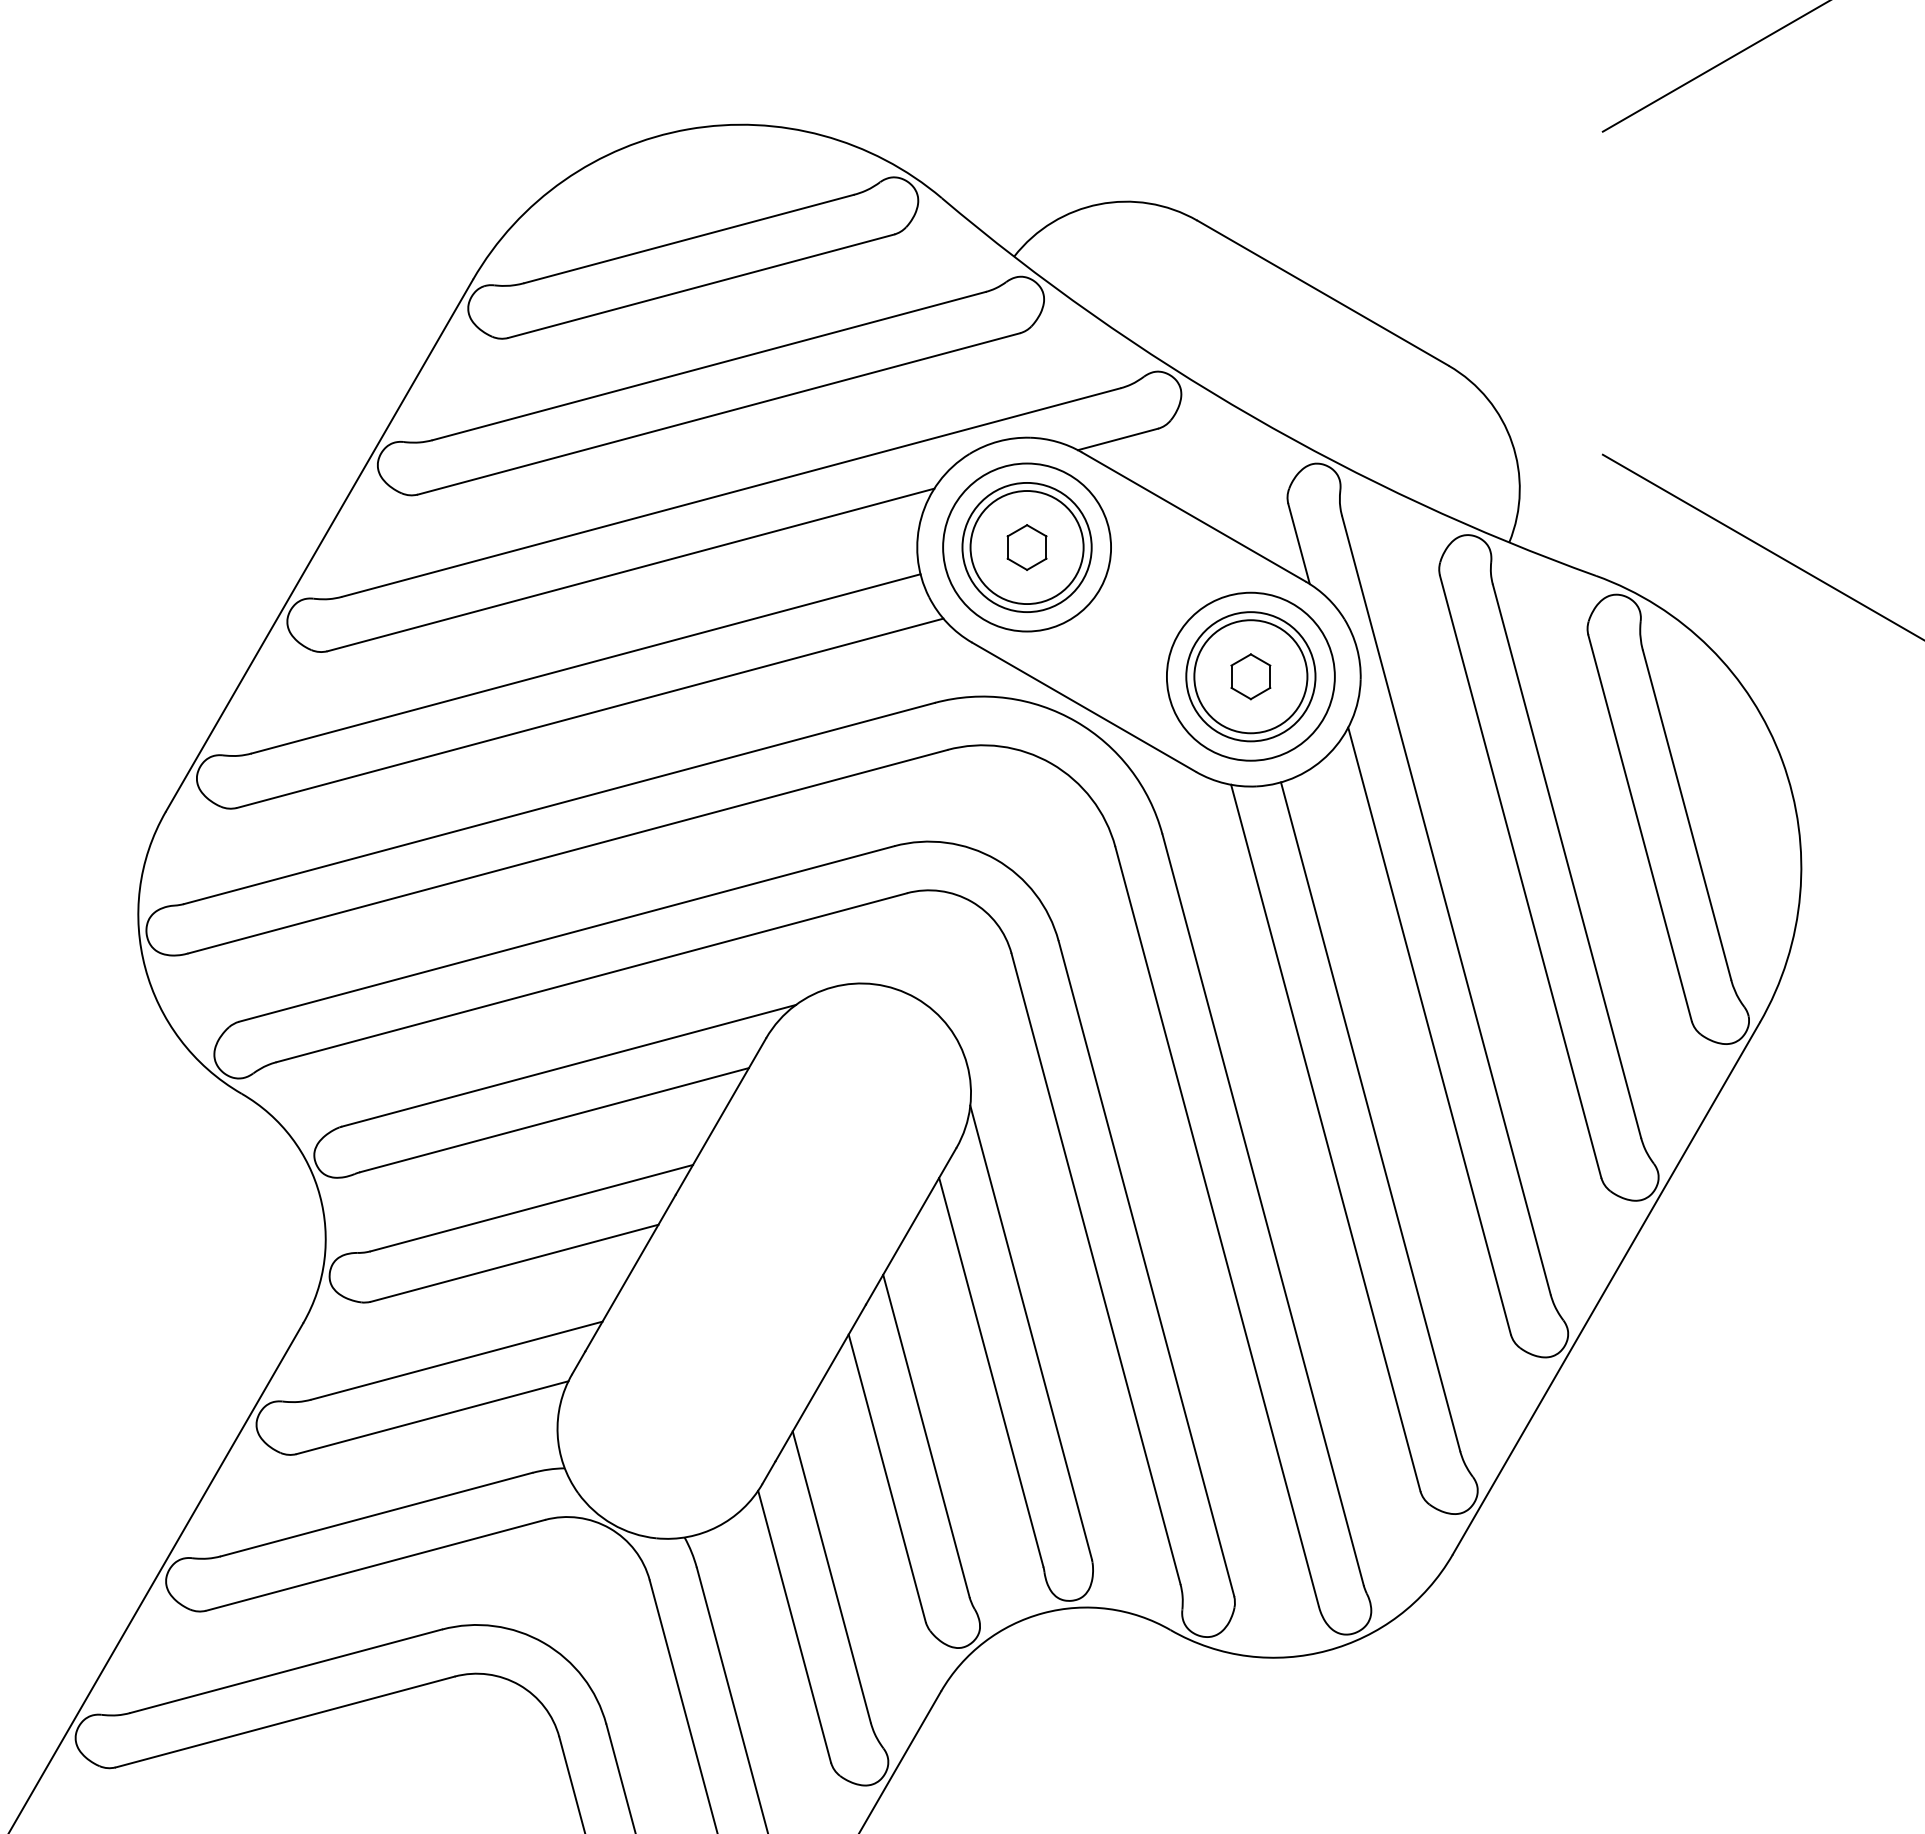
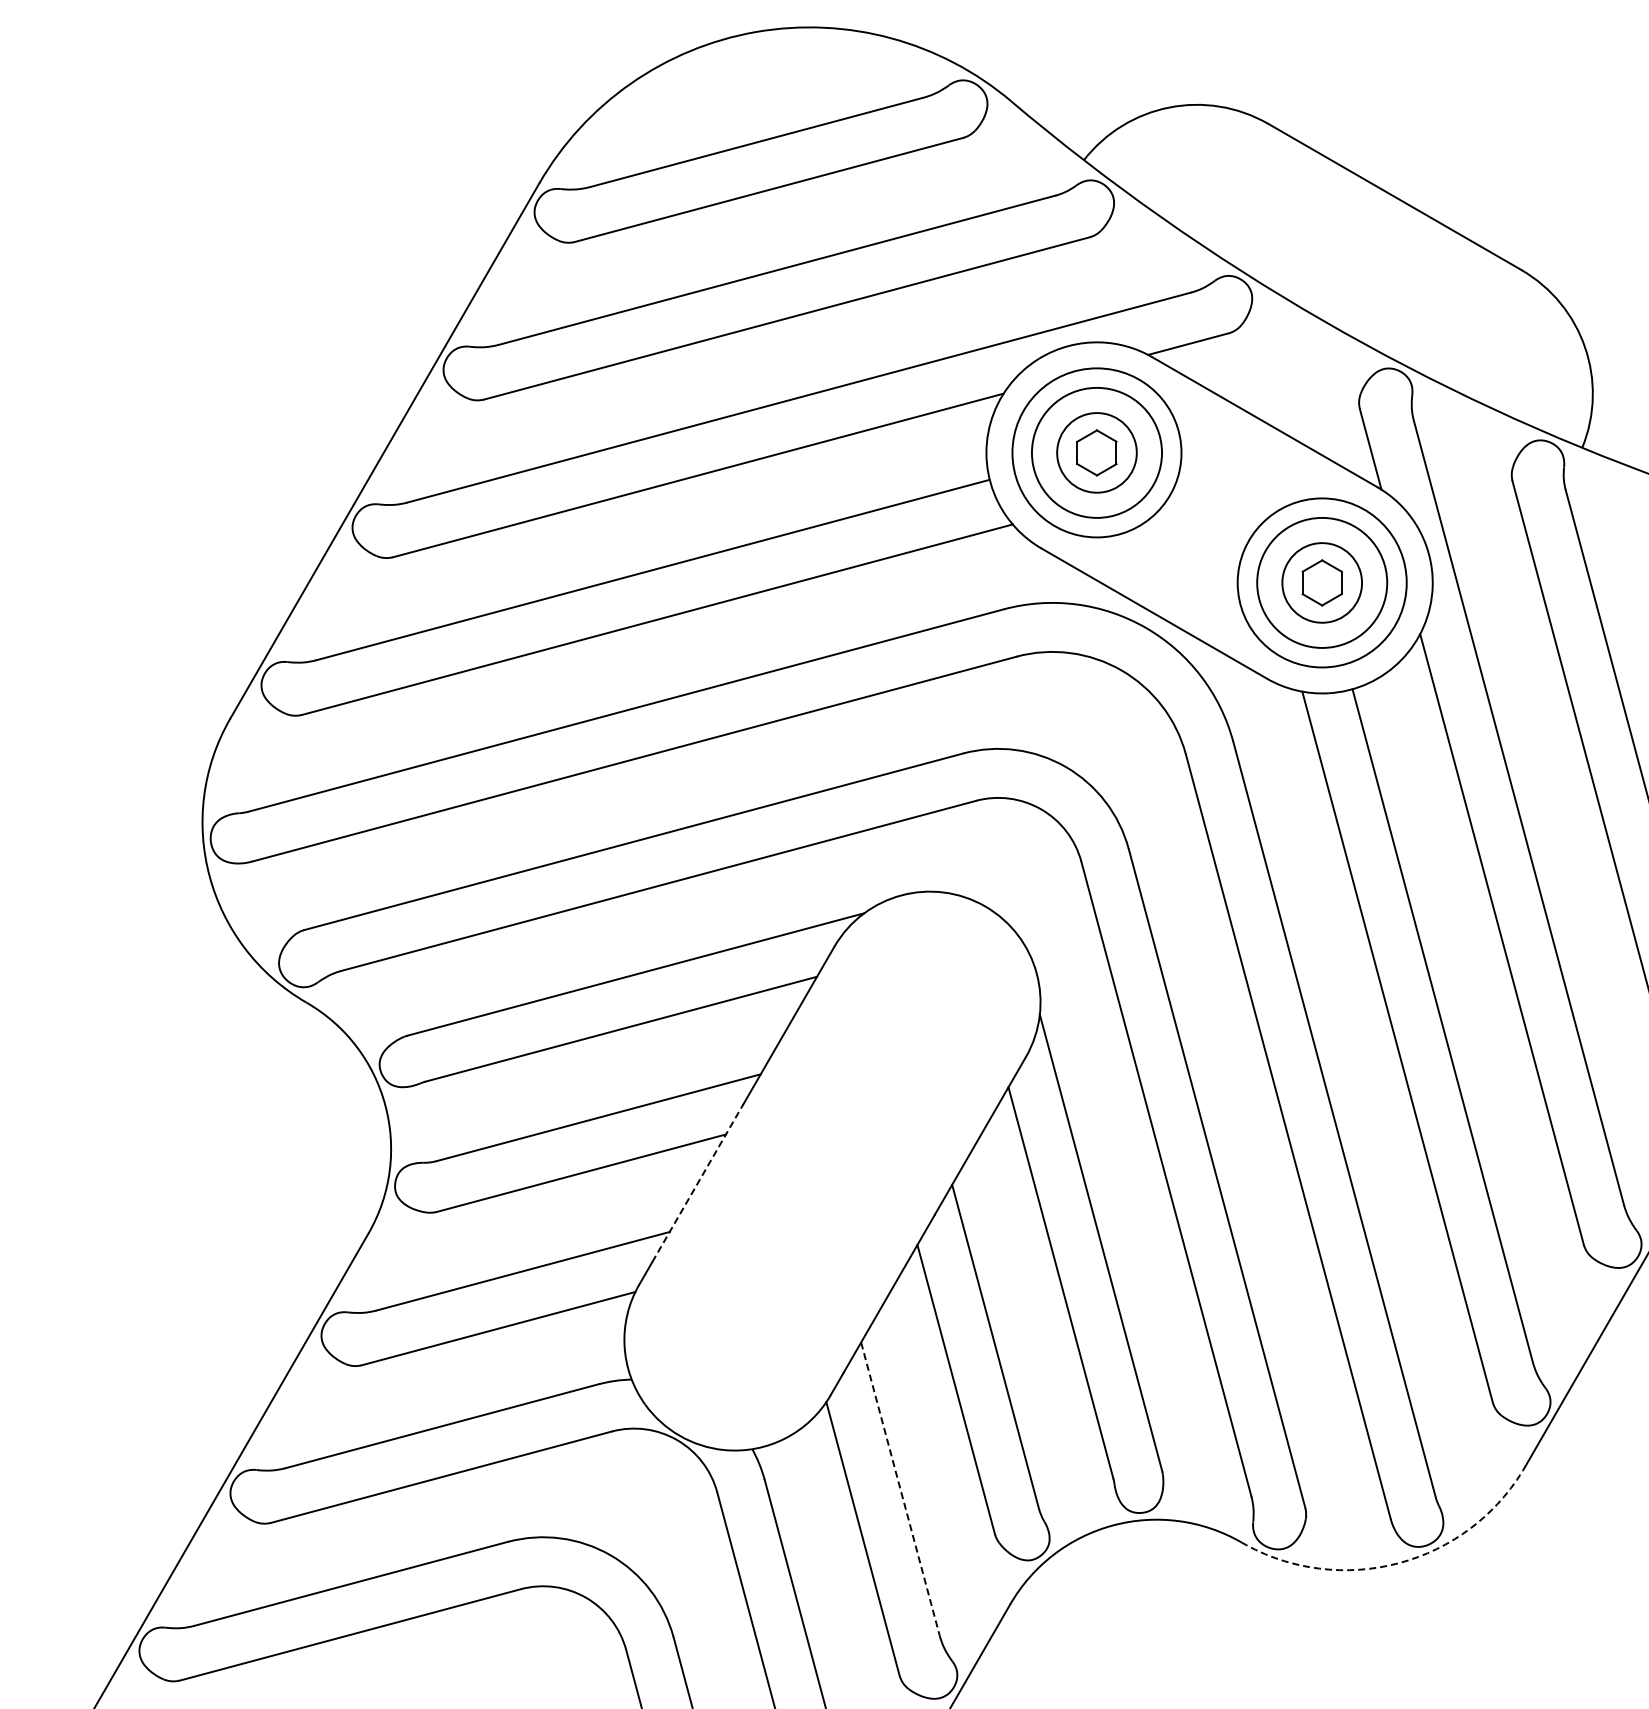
circle: (1026, 547) -> (1096, 452), size x0.7
circle: (1250, 676) -> (1321, 582), size x0.7
line: (630, 1272) -> (697, 1182), solid -> dashed
line: (831, 1577) -> (900, 1489), solid -> dashed
arc: (1327, 1650) -> (1399, 1562), solid -> dashed

